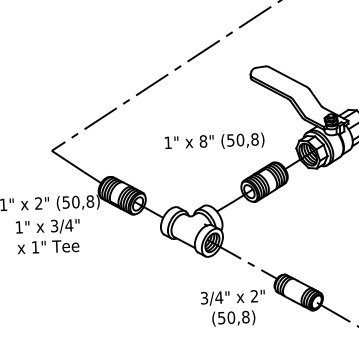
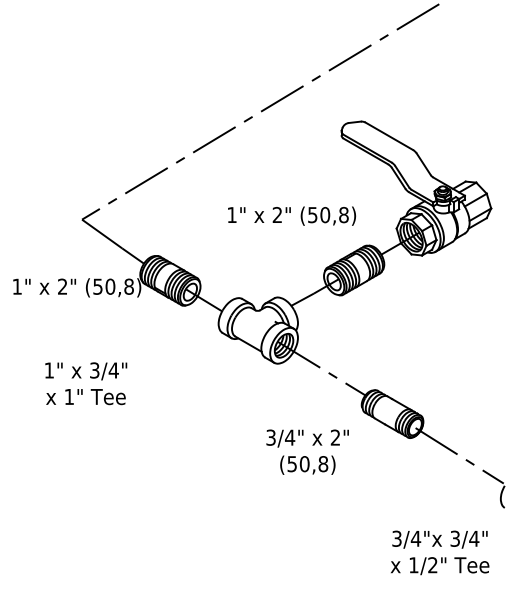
text: (203, 141) -> (277, 215), 8" -> 2"
text: (48, 236) -> (86, 383), moved
text: (233, 307) -> (307, 451), moved

